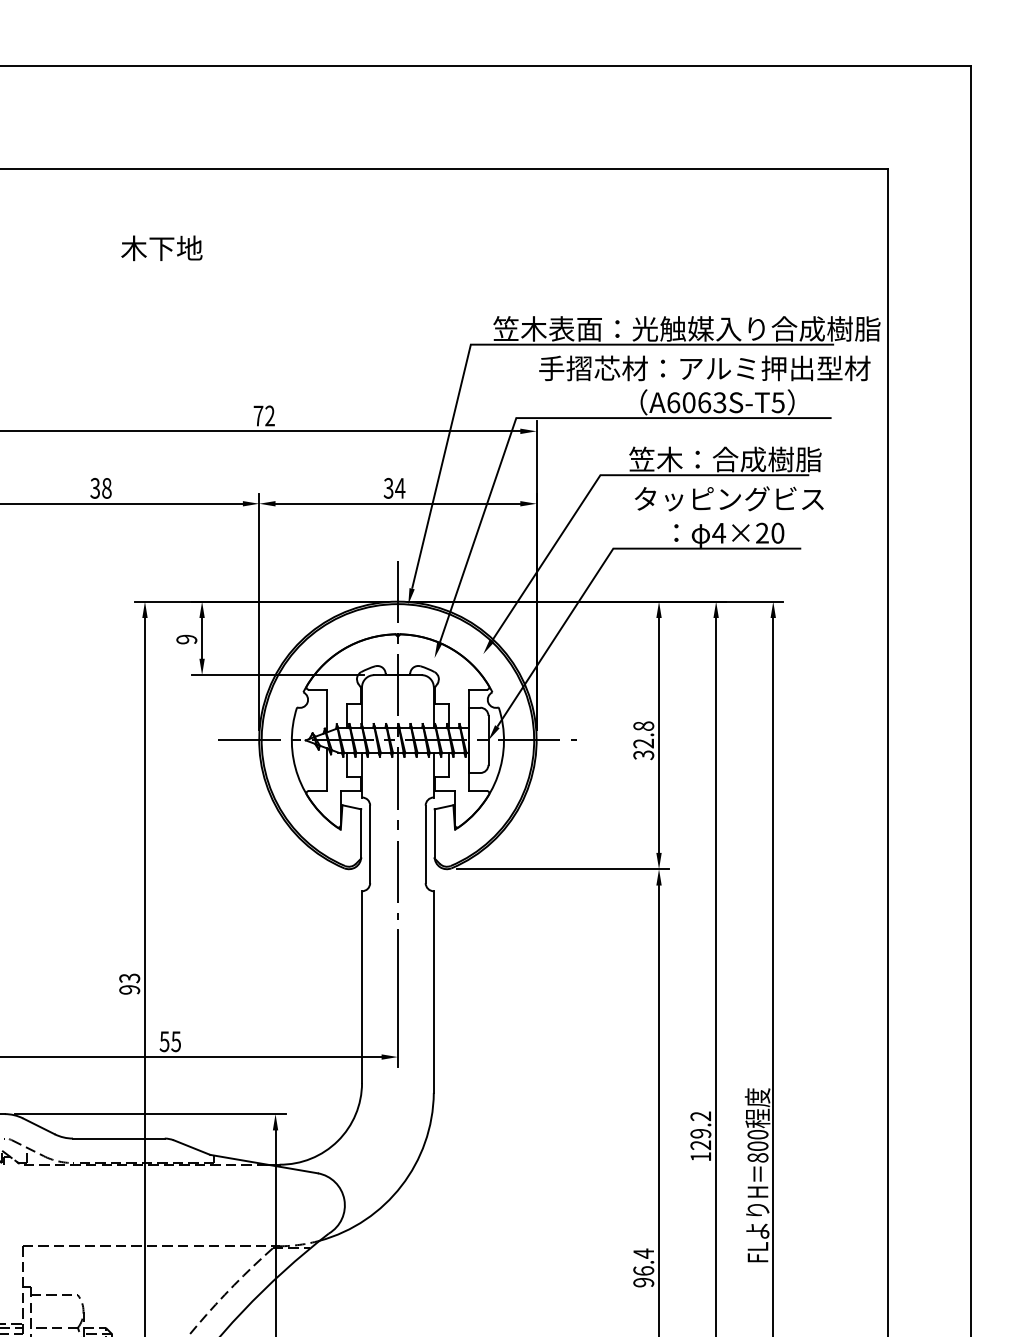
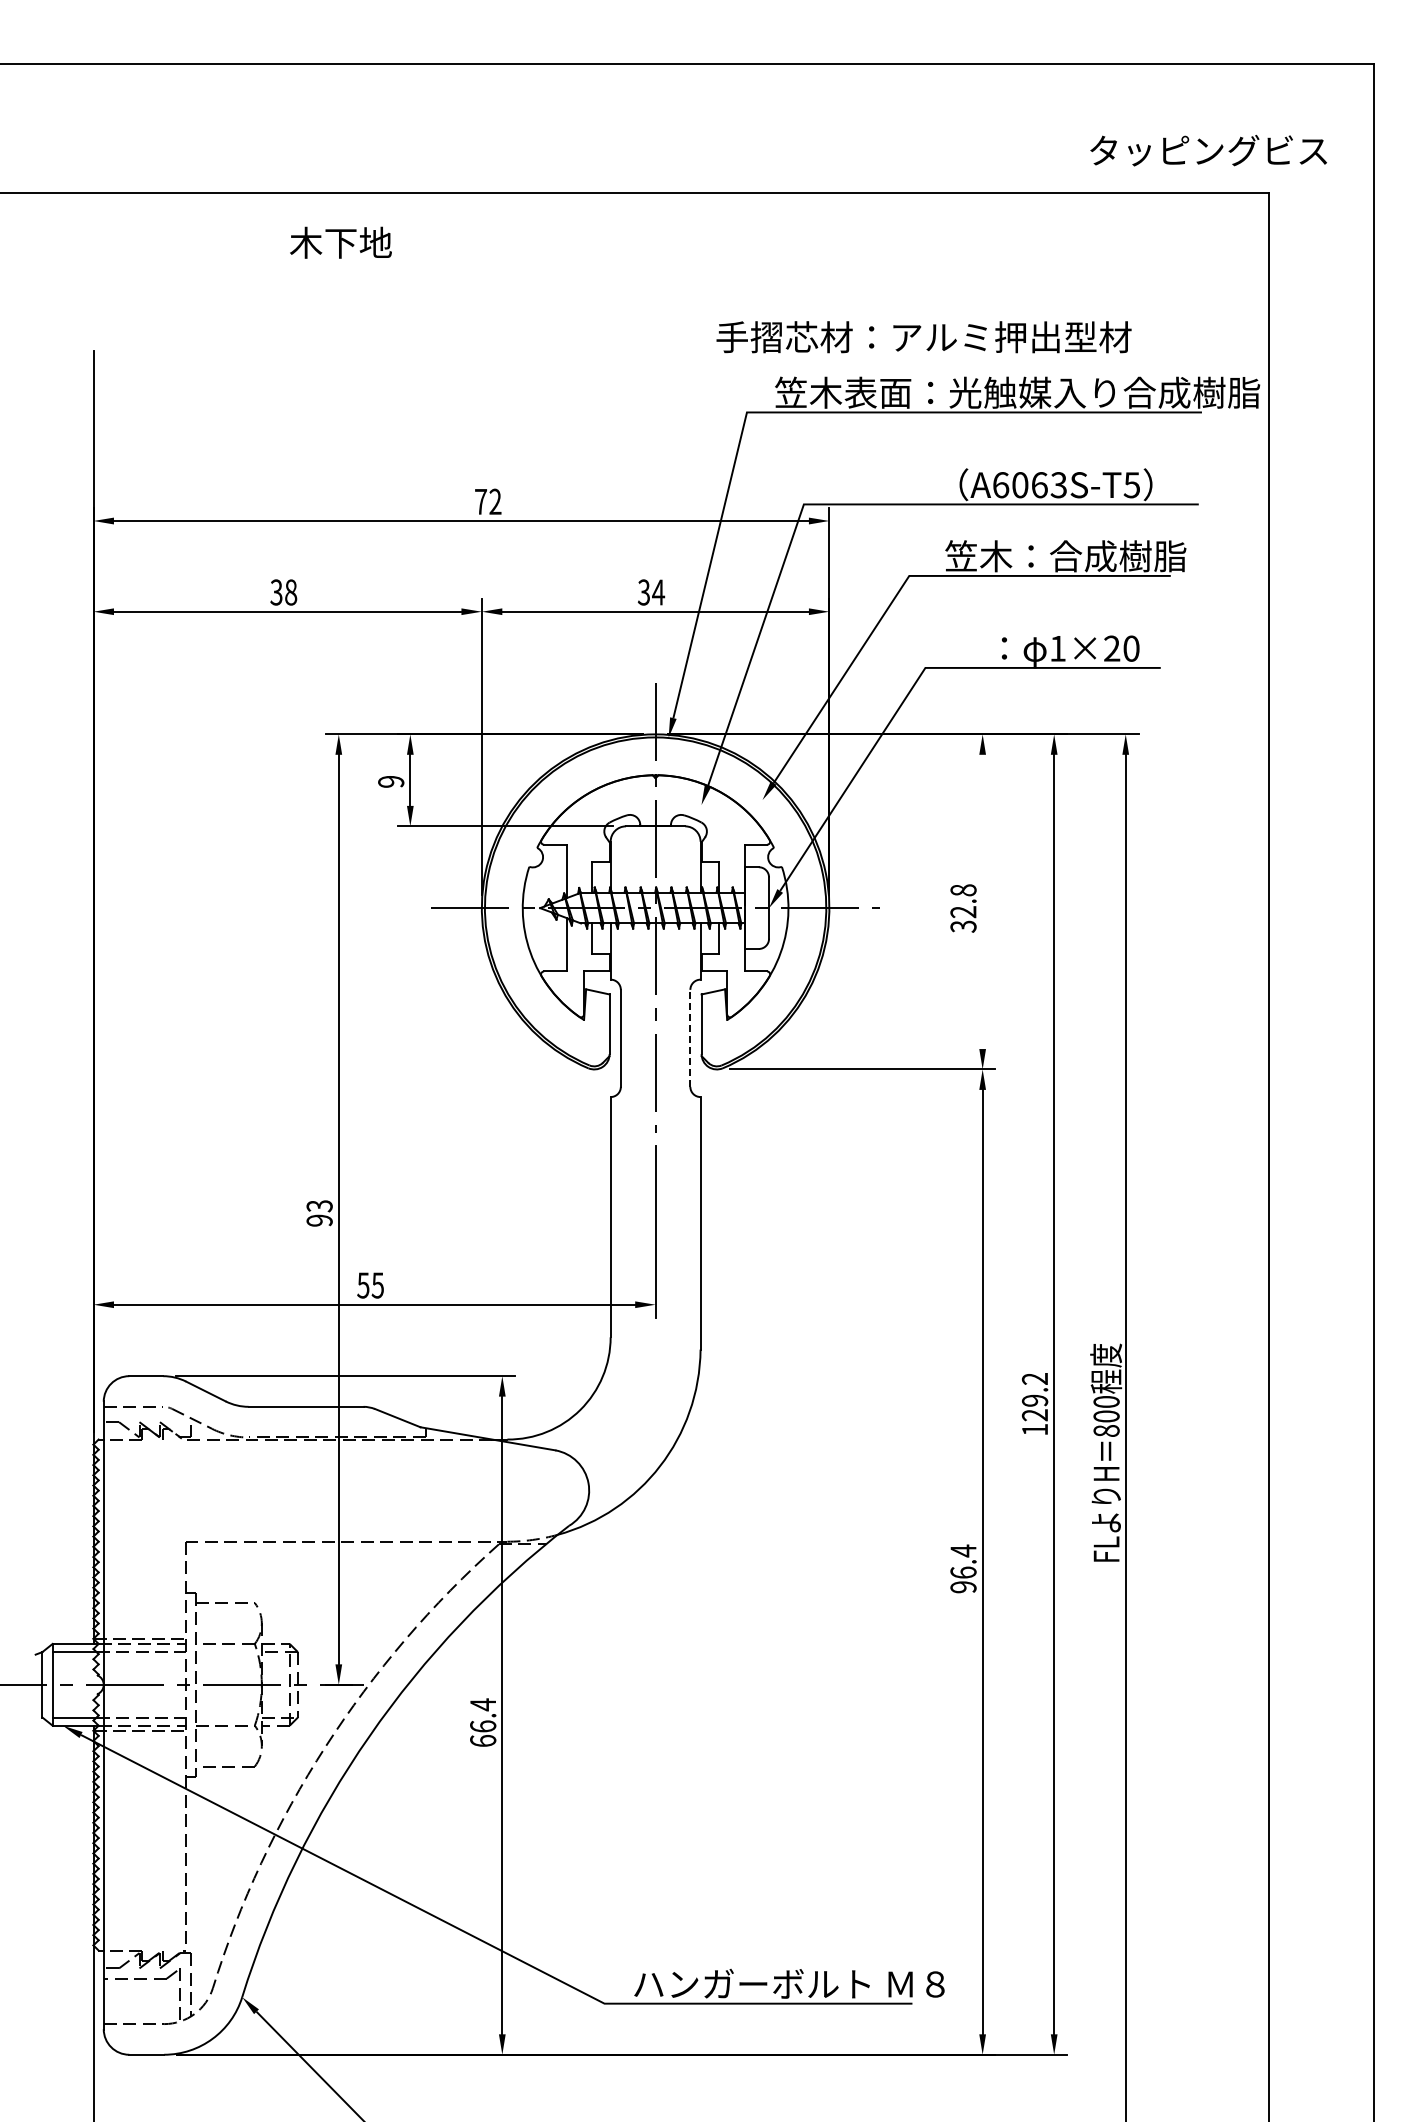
text: (161, 248) -> (340, 242), moved
text: (704, 368) -> (923, 337), moved
text: (729, 498) -> (1208, 150), moved
text: (718, 533) -> (1057, 648), 4×20 -> 1×20
line: (658, 735) -> (982, 901), removed
line: (425, 843) -> (690, 1037), solid -> dashed

